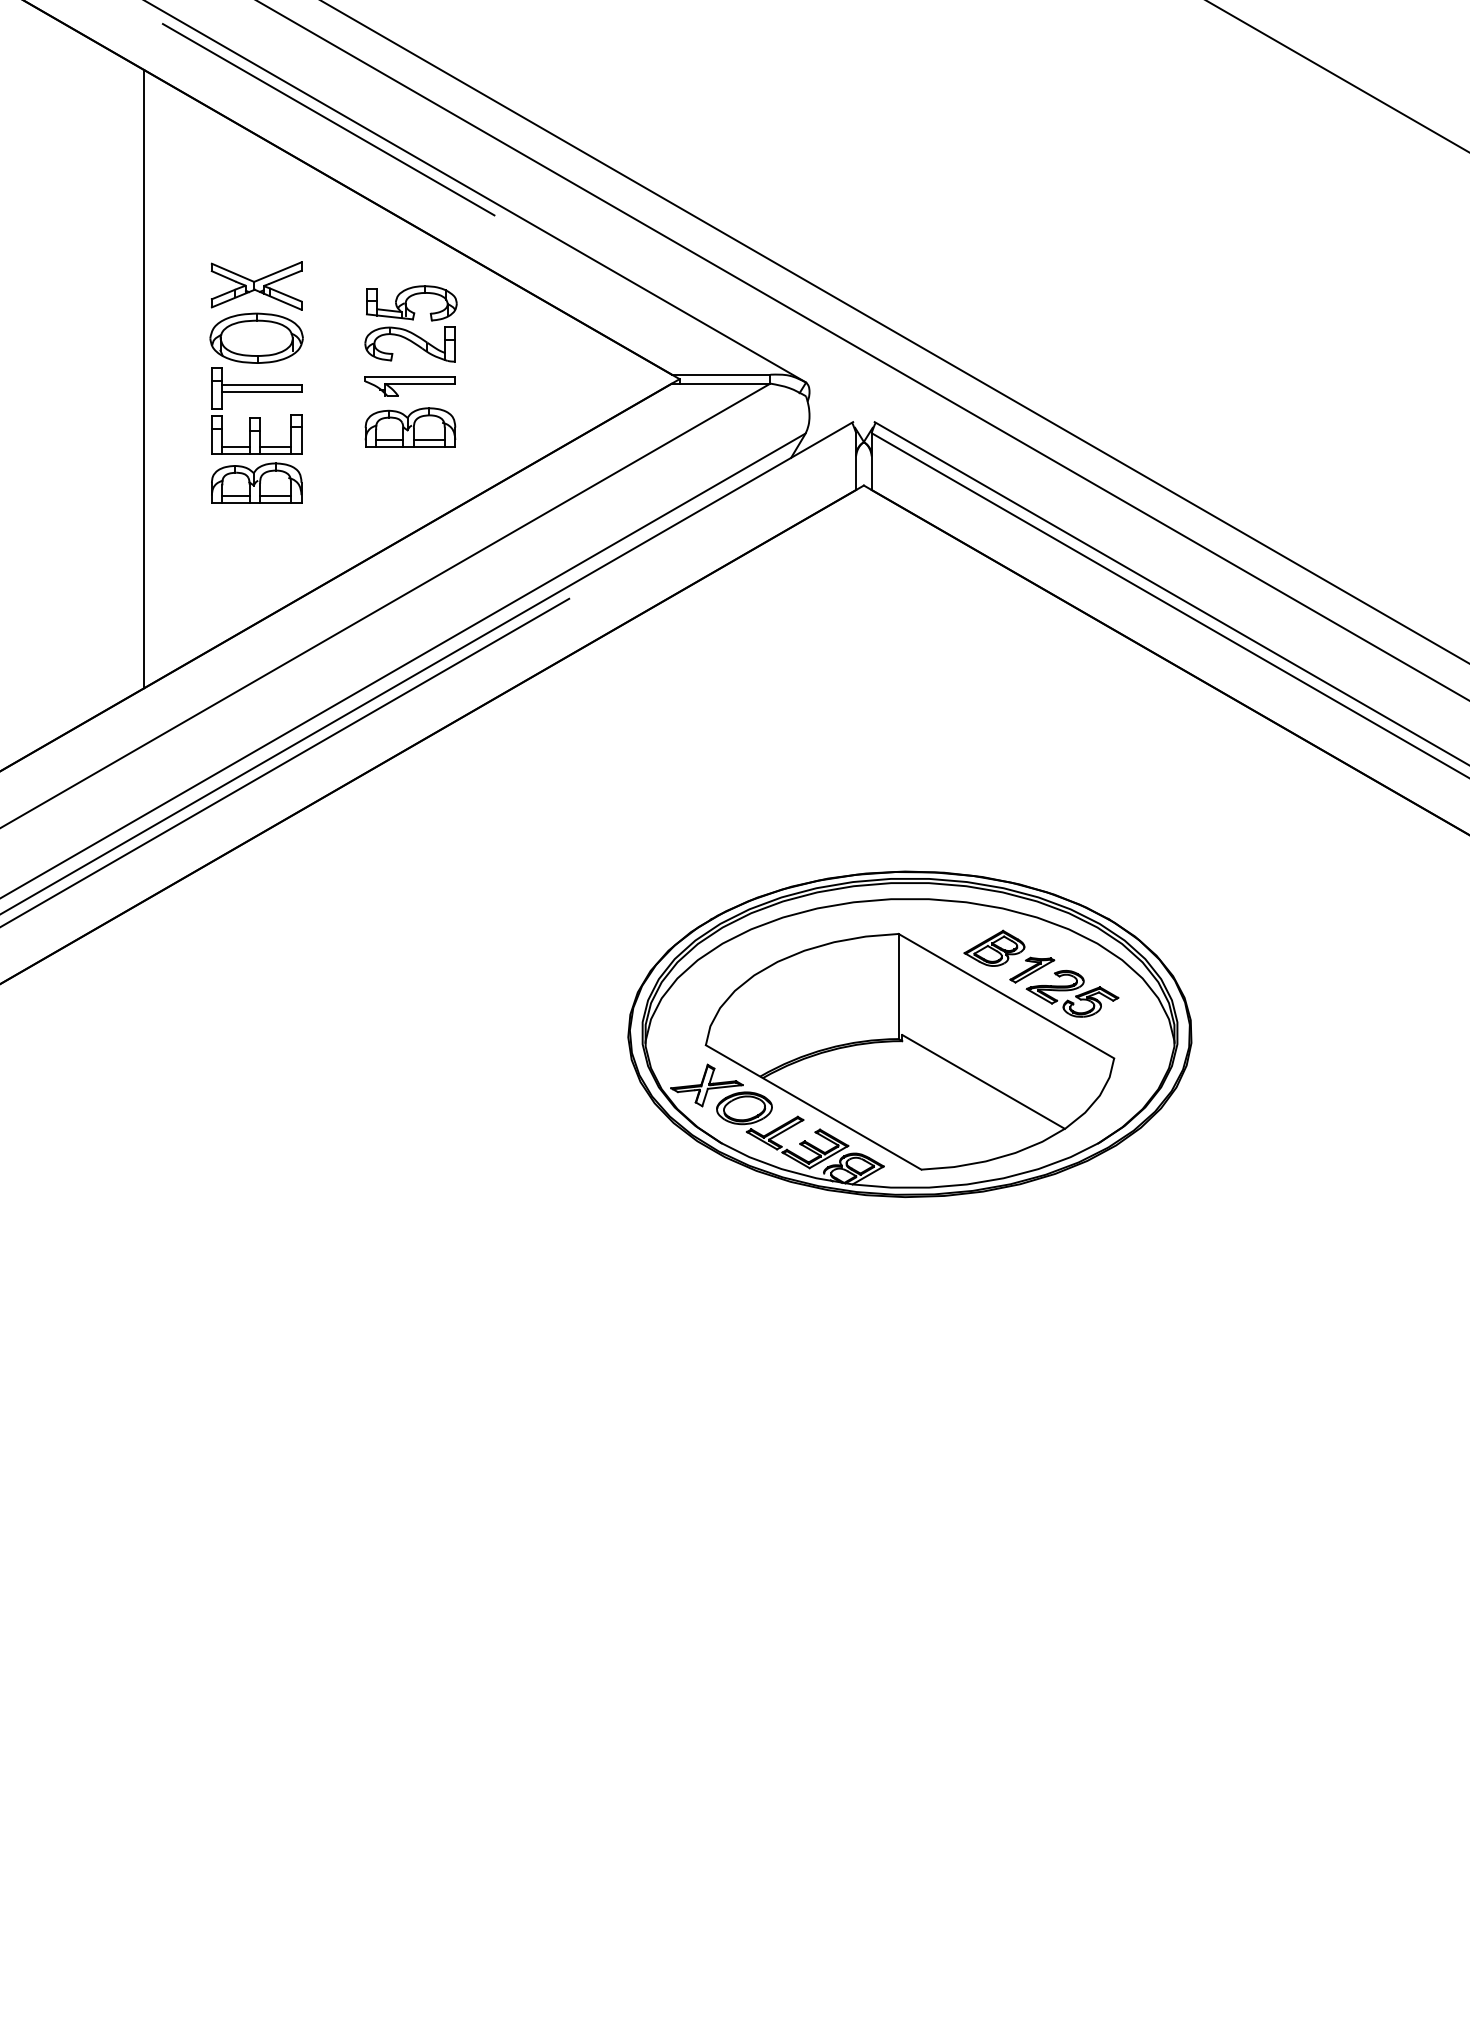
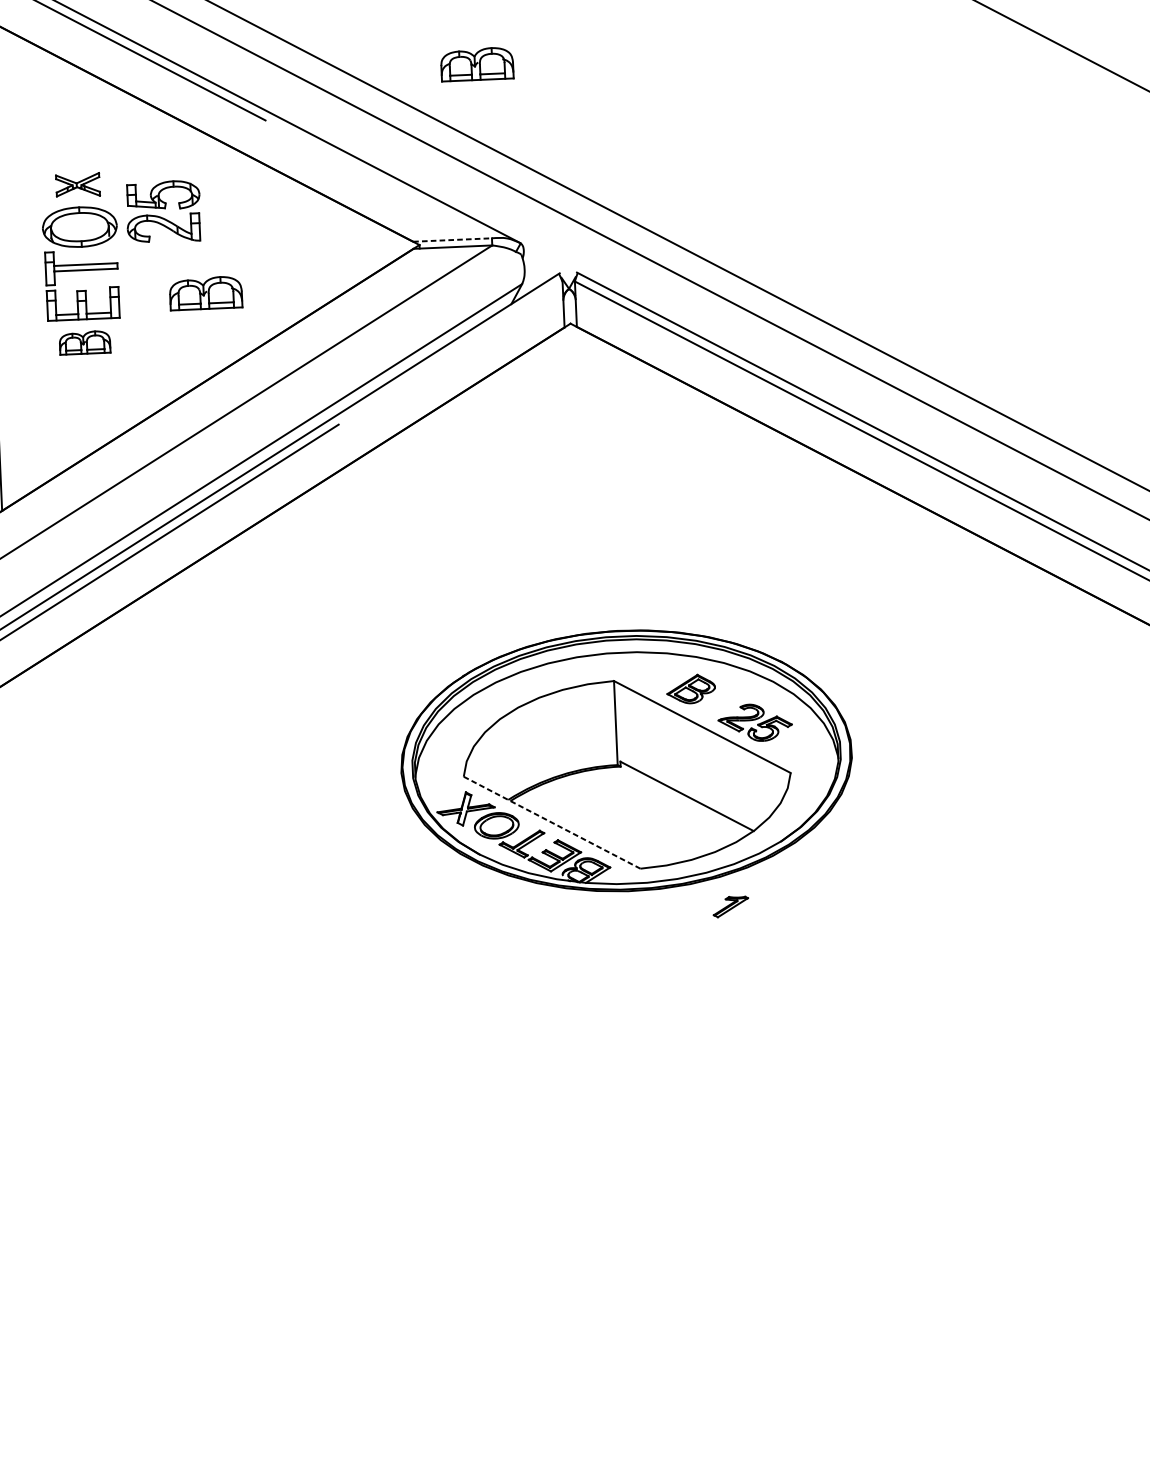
part: (761, 156) -> (477, 64), added
part: (256, 285) -> (77, 184), size x0.6
part: (410, 323) -> (163, 211), moved
line: (721, 374) -> (452, 239), solid -> dashed
part: (409, 386) -> (203, 260), removed
part: (256, 482) -> (84, 342), size x0.7
part: (1032, 969) -> (731, 906), moved
line: (814, 1107) -> (552, 822), solid -> dashed

